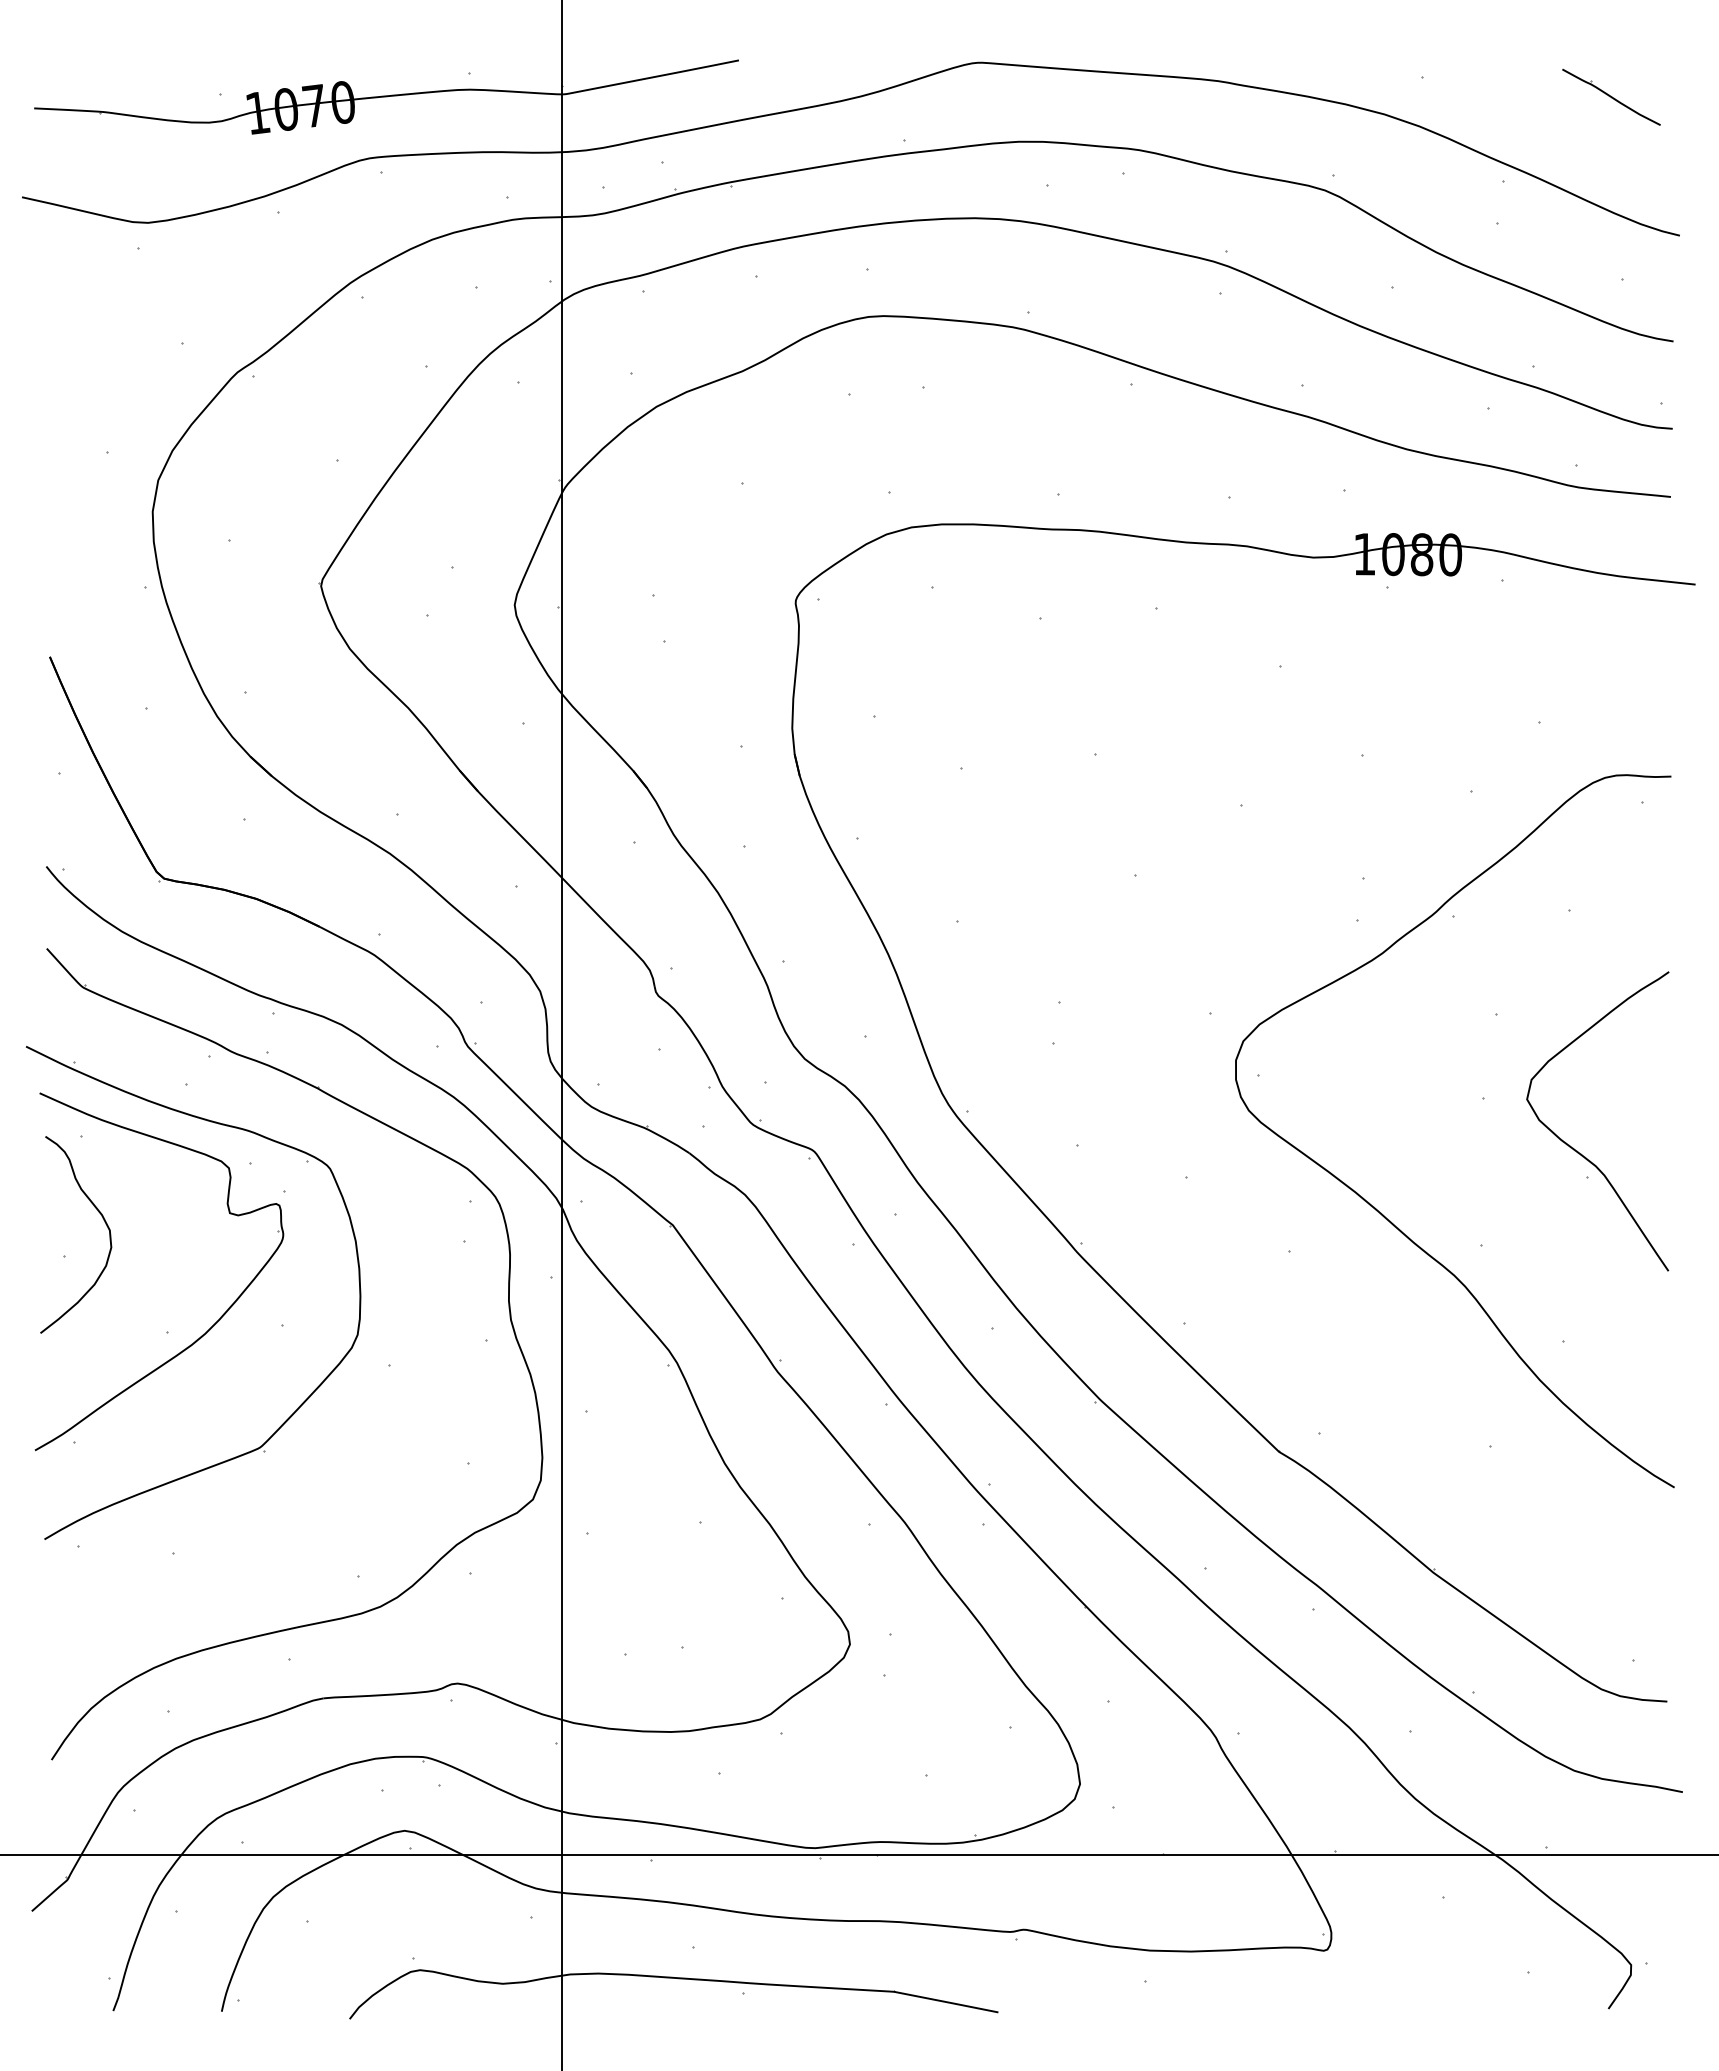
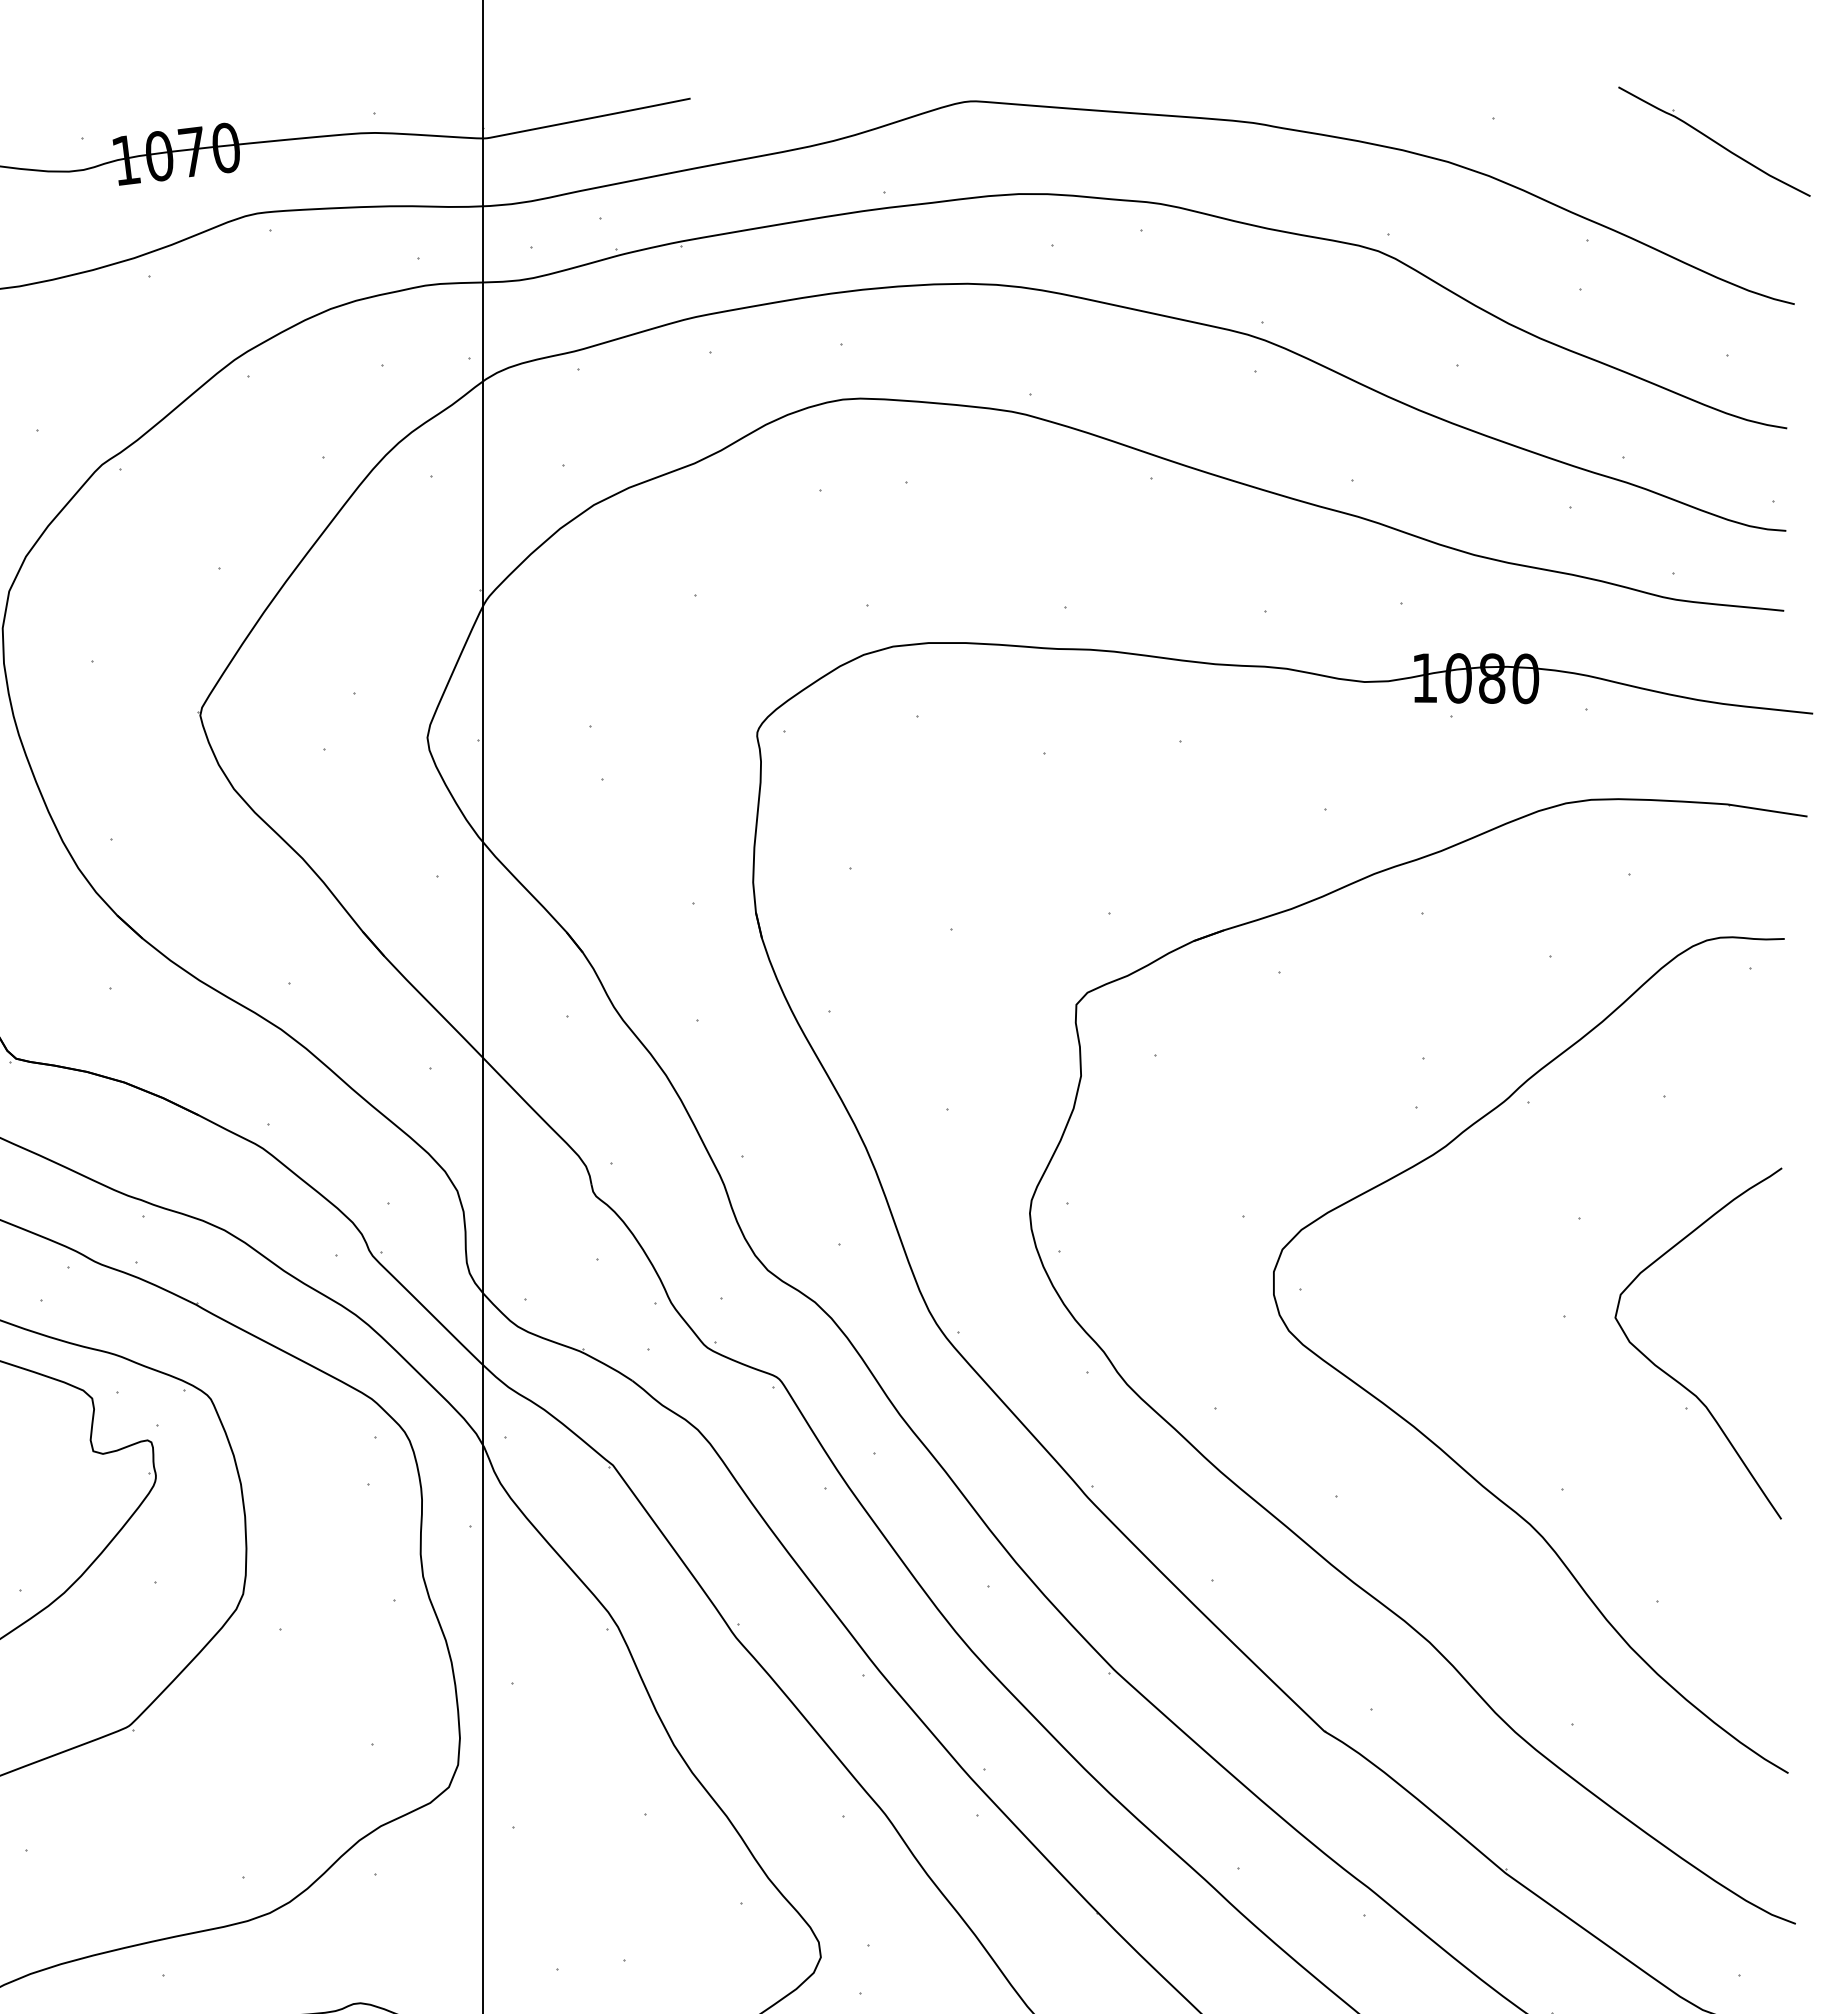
part: (1611, 97) -> (1714, 142), size x1.67
part: (1246, 1275) -> (1286, 1524), added

